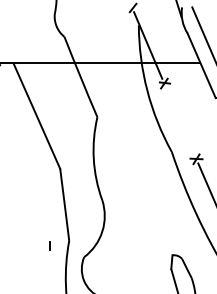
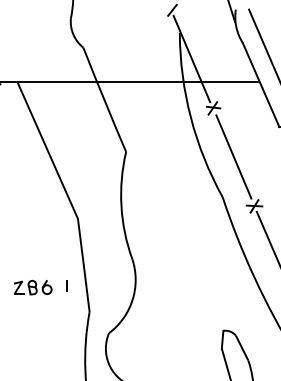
line: (180, 121) -> (233, 157), added
part: (25, 221) -> (32, 287), added
line: (49, 245) -> (66, 285), moved

